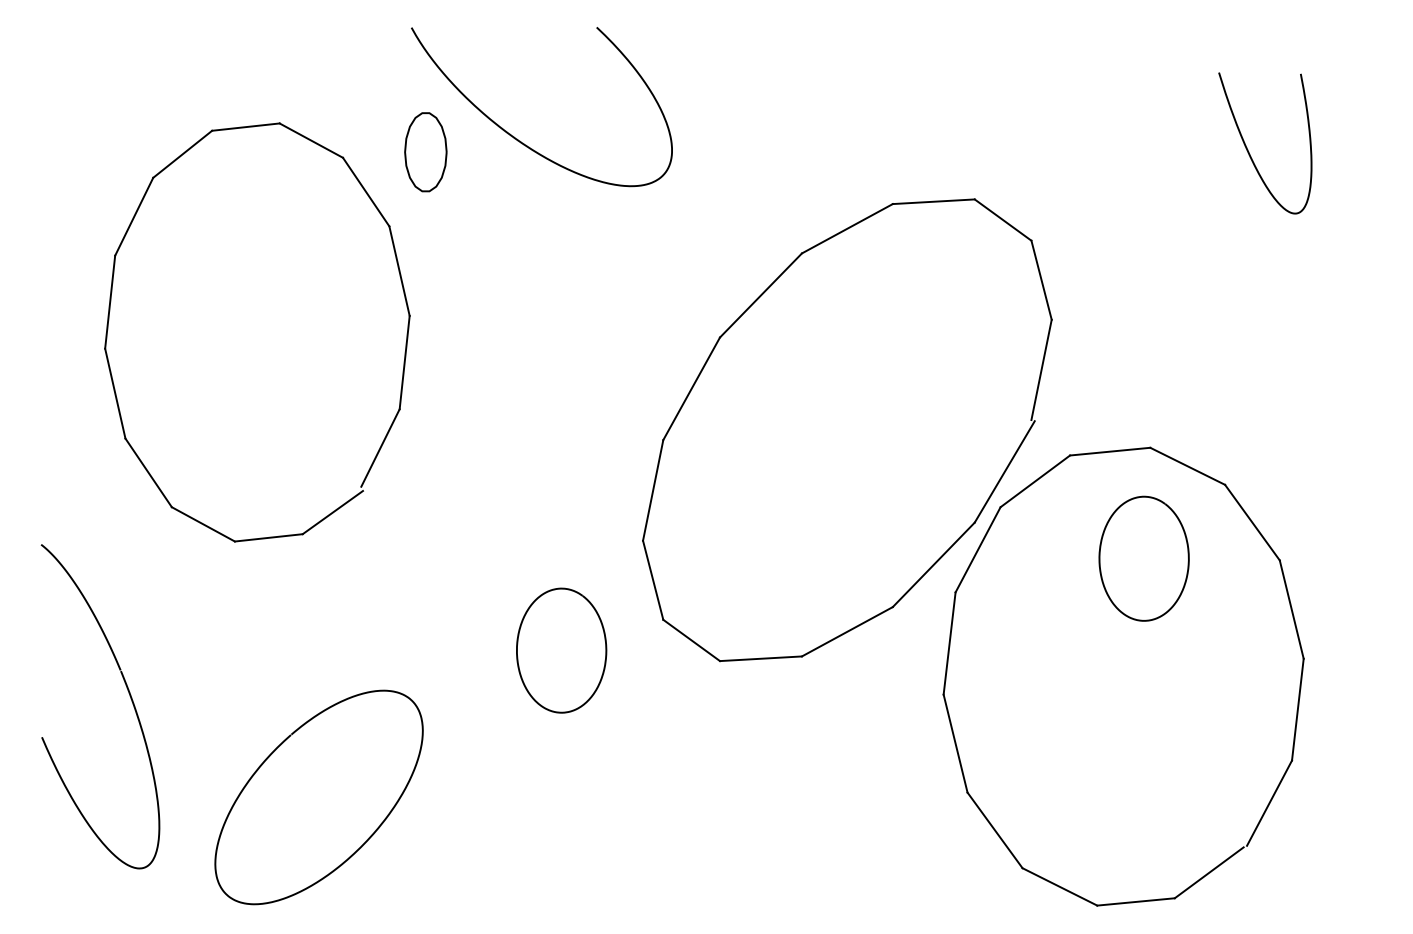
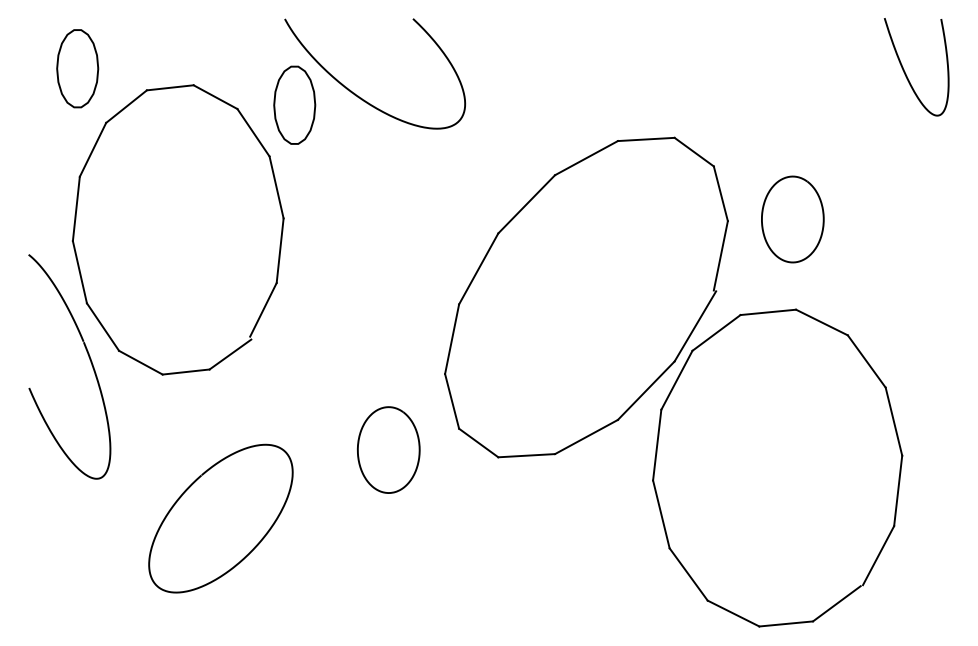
part: (111, 99) -> (77, 68), added
part: (425, 151) -> (294, 104), size x1.43
curve: (1250, 152) -> (906, 73), moved
curve: (1101, 550) -> (763, 213), moved
part: (127, 693) -> (88, 357), moved
curve: (275, 752) -> (190, 487), moved

